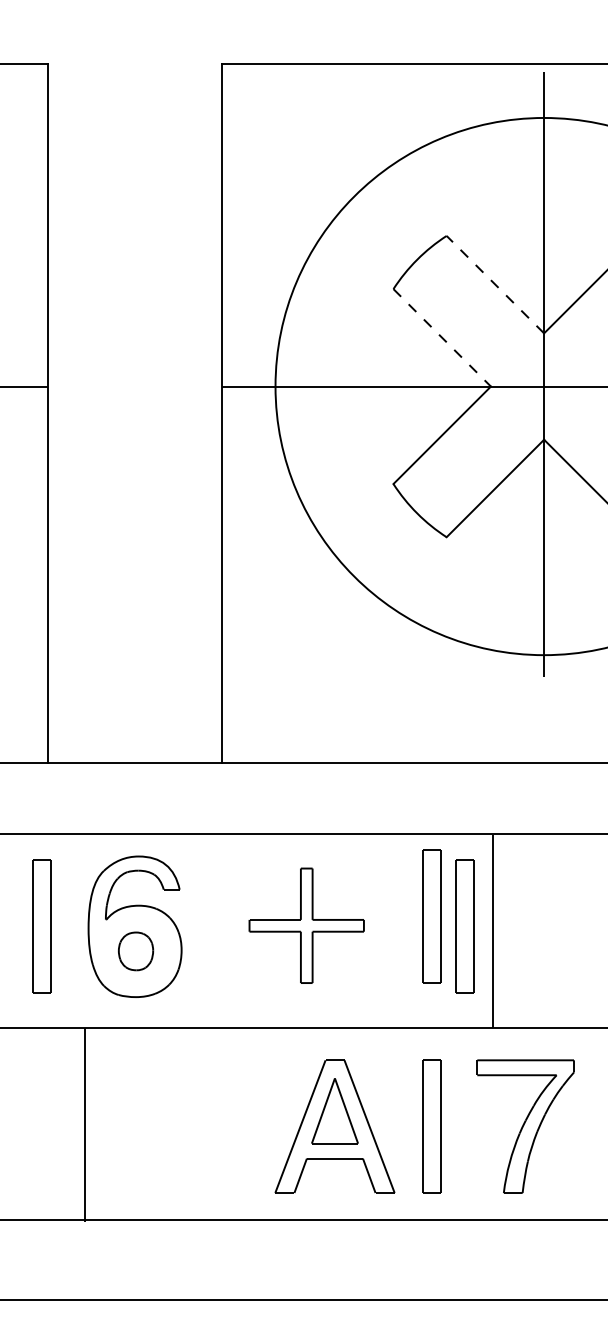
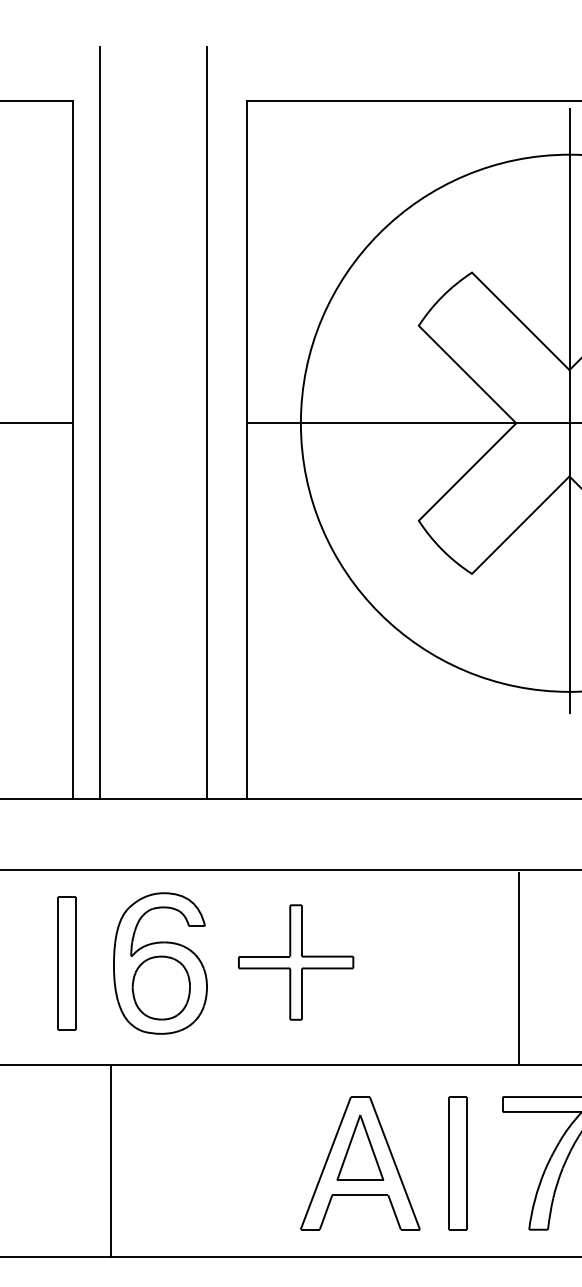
line: (495, 284) -> (520, 321), dashed -> solid
line: (442, 337) -> (467, 374), dashed -> solid
line: (74, 386) -> (99, 423), added
line: (182, 386) -> (207, 423), added
part: (431, 916) -> (456, 953), removed
part: (306, 925) -> (295, 962), moved
part: (464, 926) -> (489, 963), removed
part: (135, 951) -> (160, 988), size x1.67

